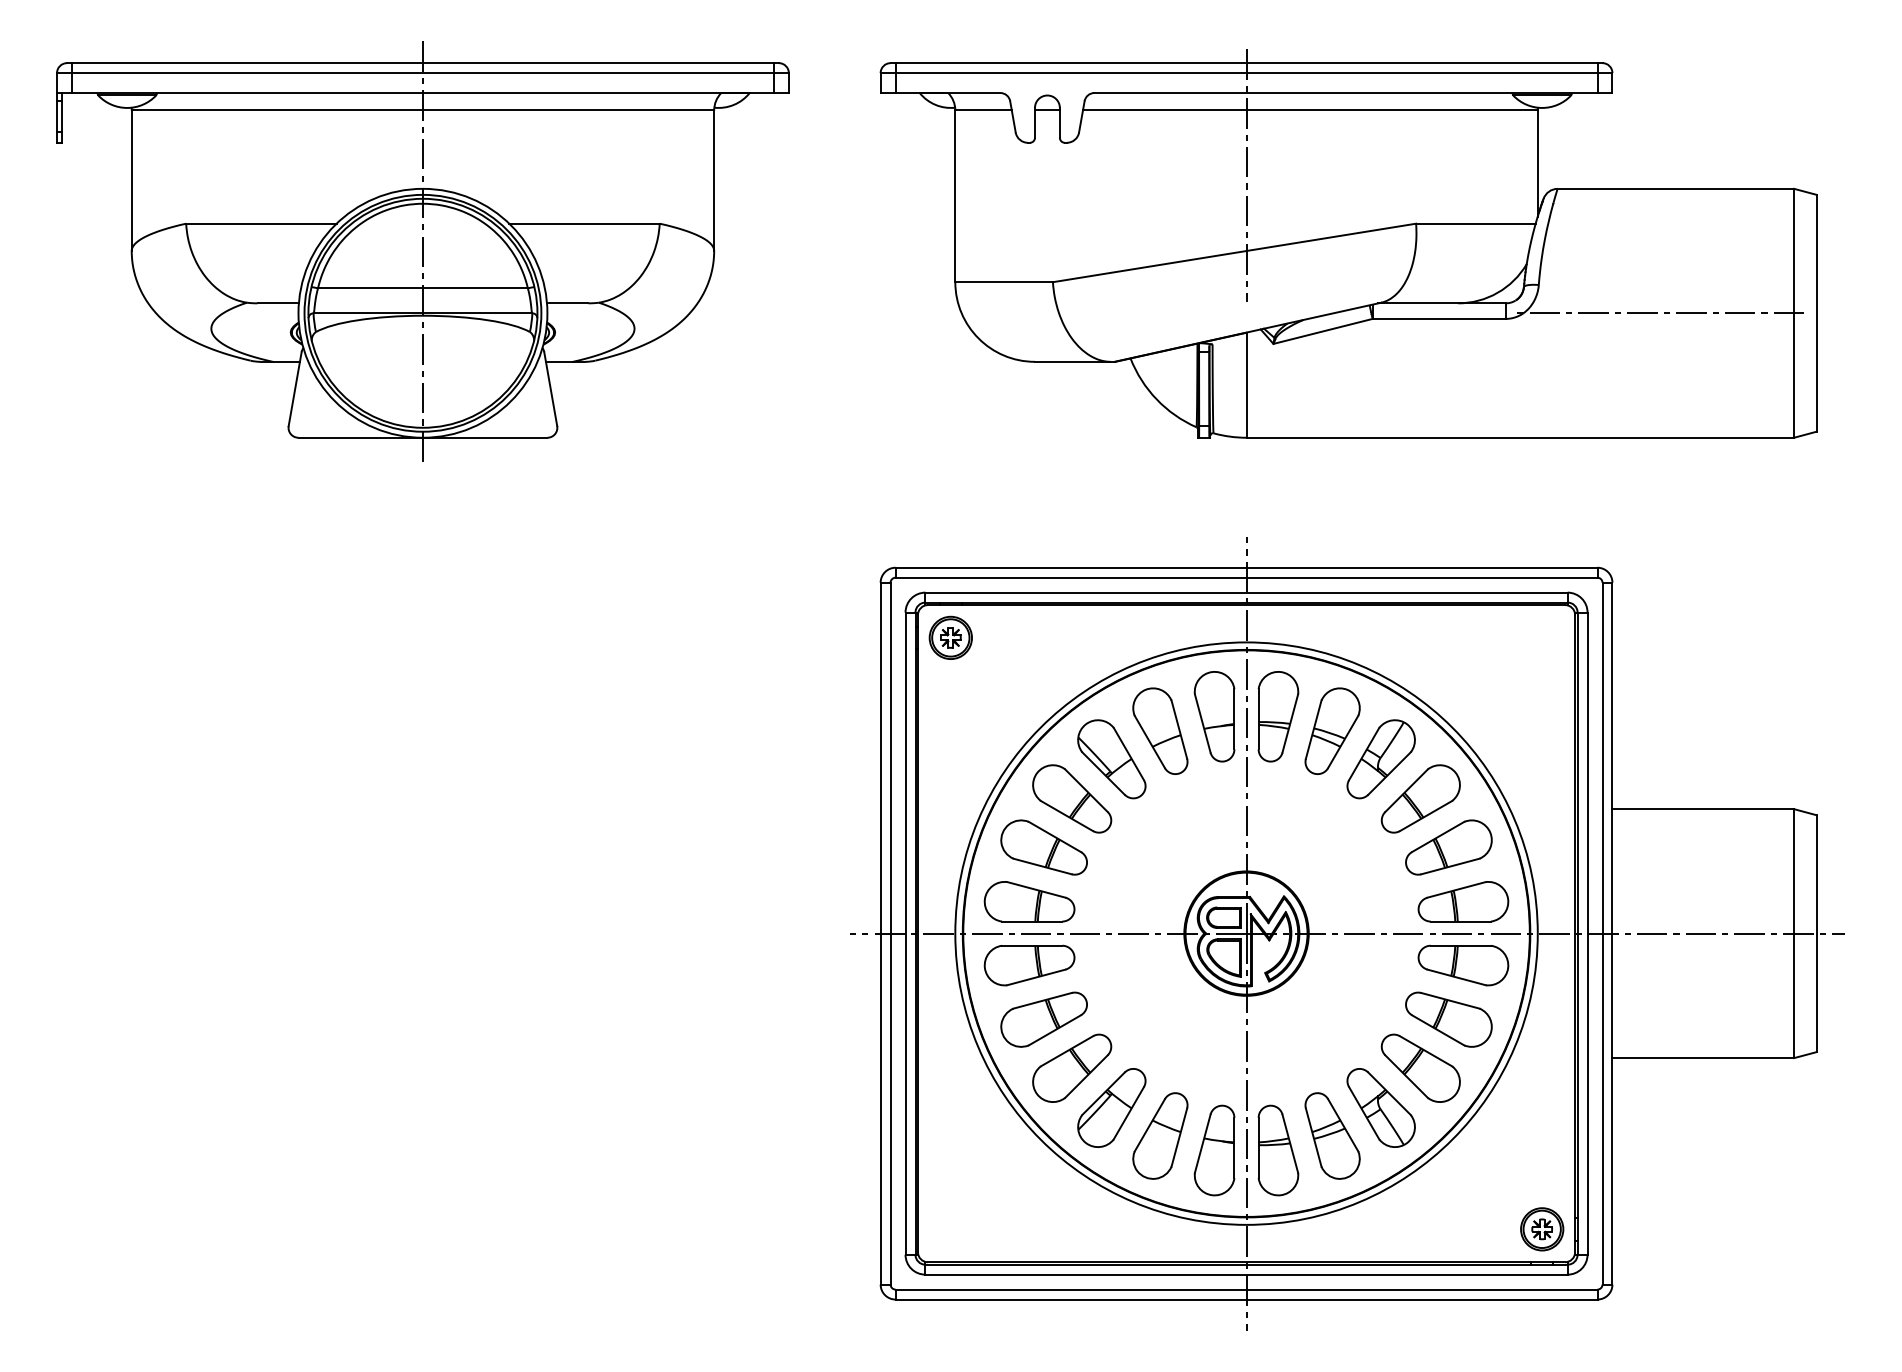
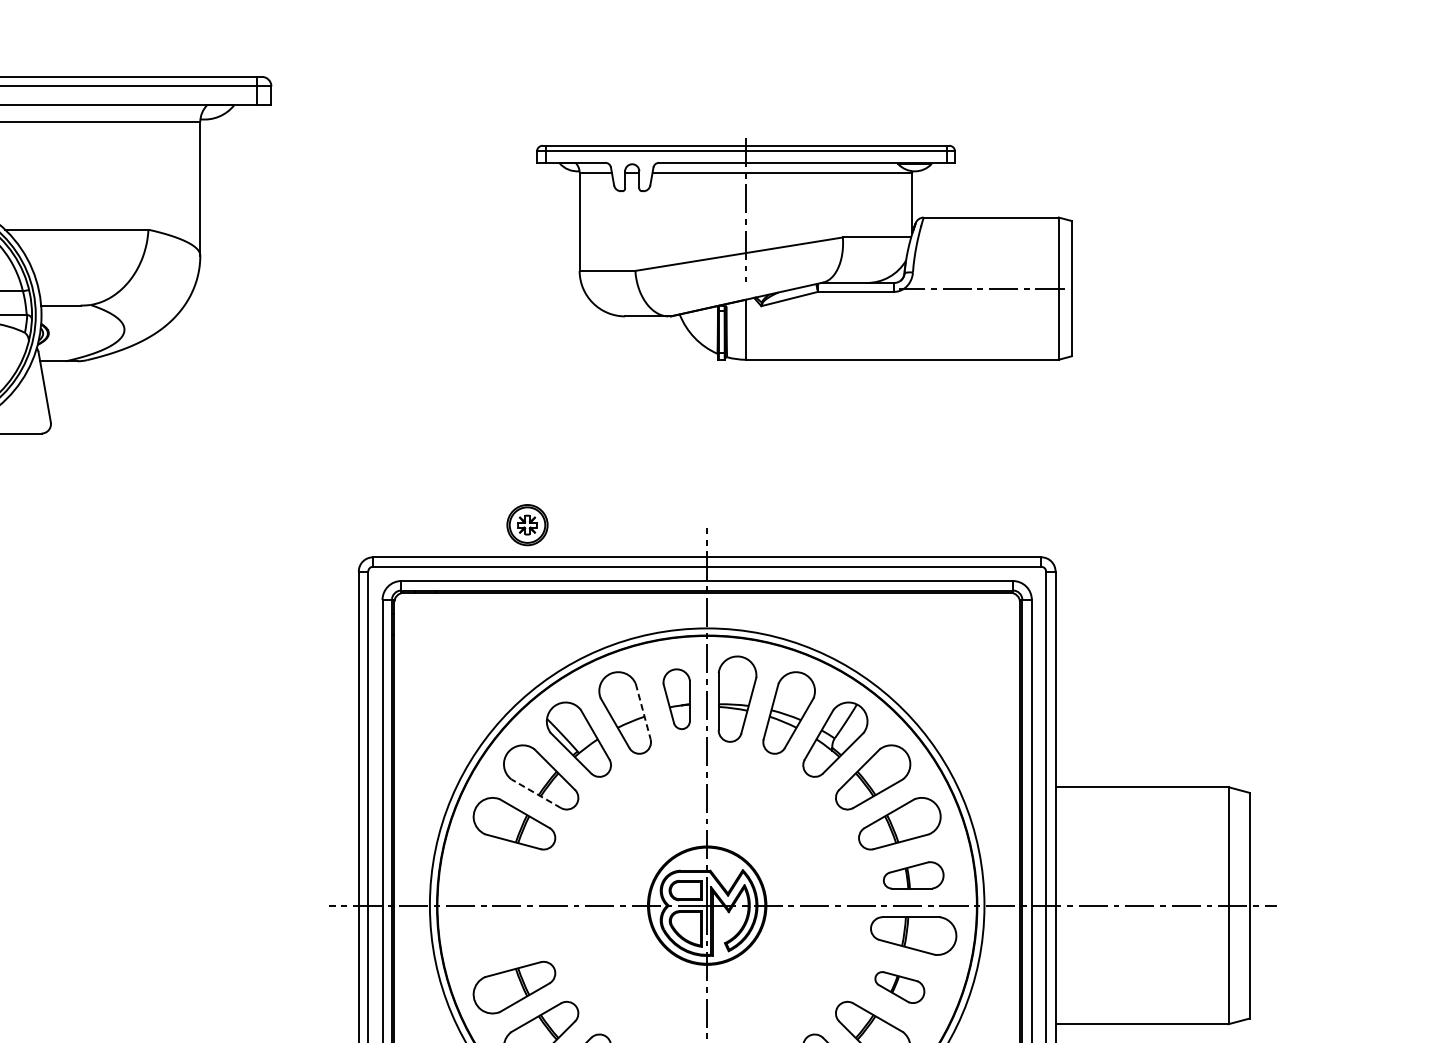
part: (1348, 243) -> (804, 248), size x0.6
part: (950, 637) -> (527, 524), moved
part: (1214, 716) -> (676, 698), size x0.7
line: (1179, 730) -> (643, 712), solid -> dashed
line: (1066, 815) -> (535, 793), solid -> dashed
part: (1029, 901) -> (500, 875), removed
part: (1463, 901) -> (913, 875), size x0.7
part: (1029, 965) -> (500, 936), removed
part: (1448, 1019) -> (899, 987), size x0.6

